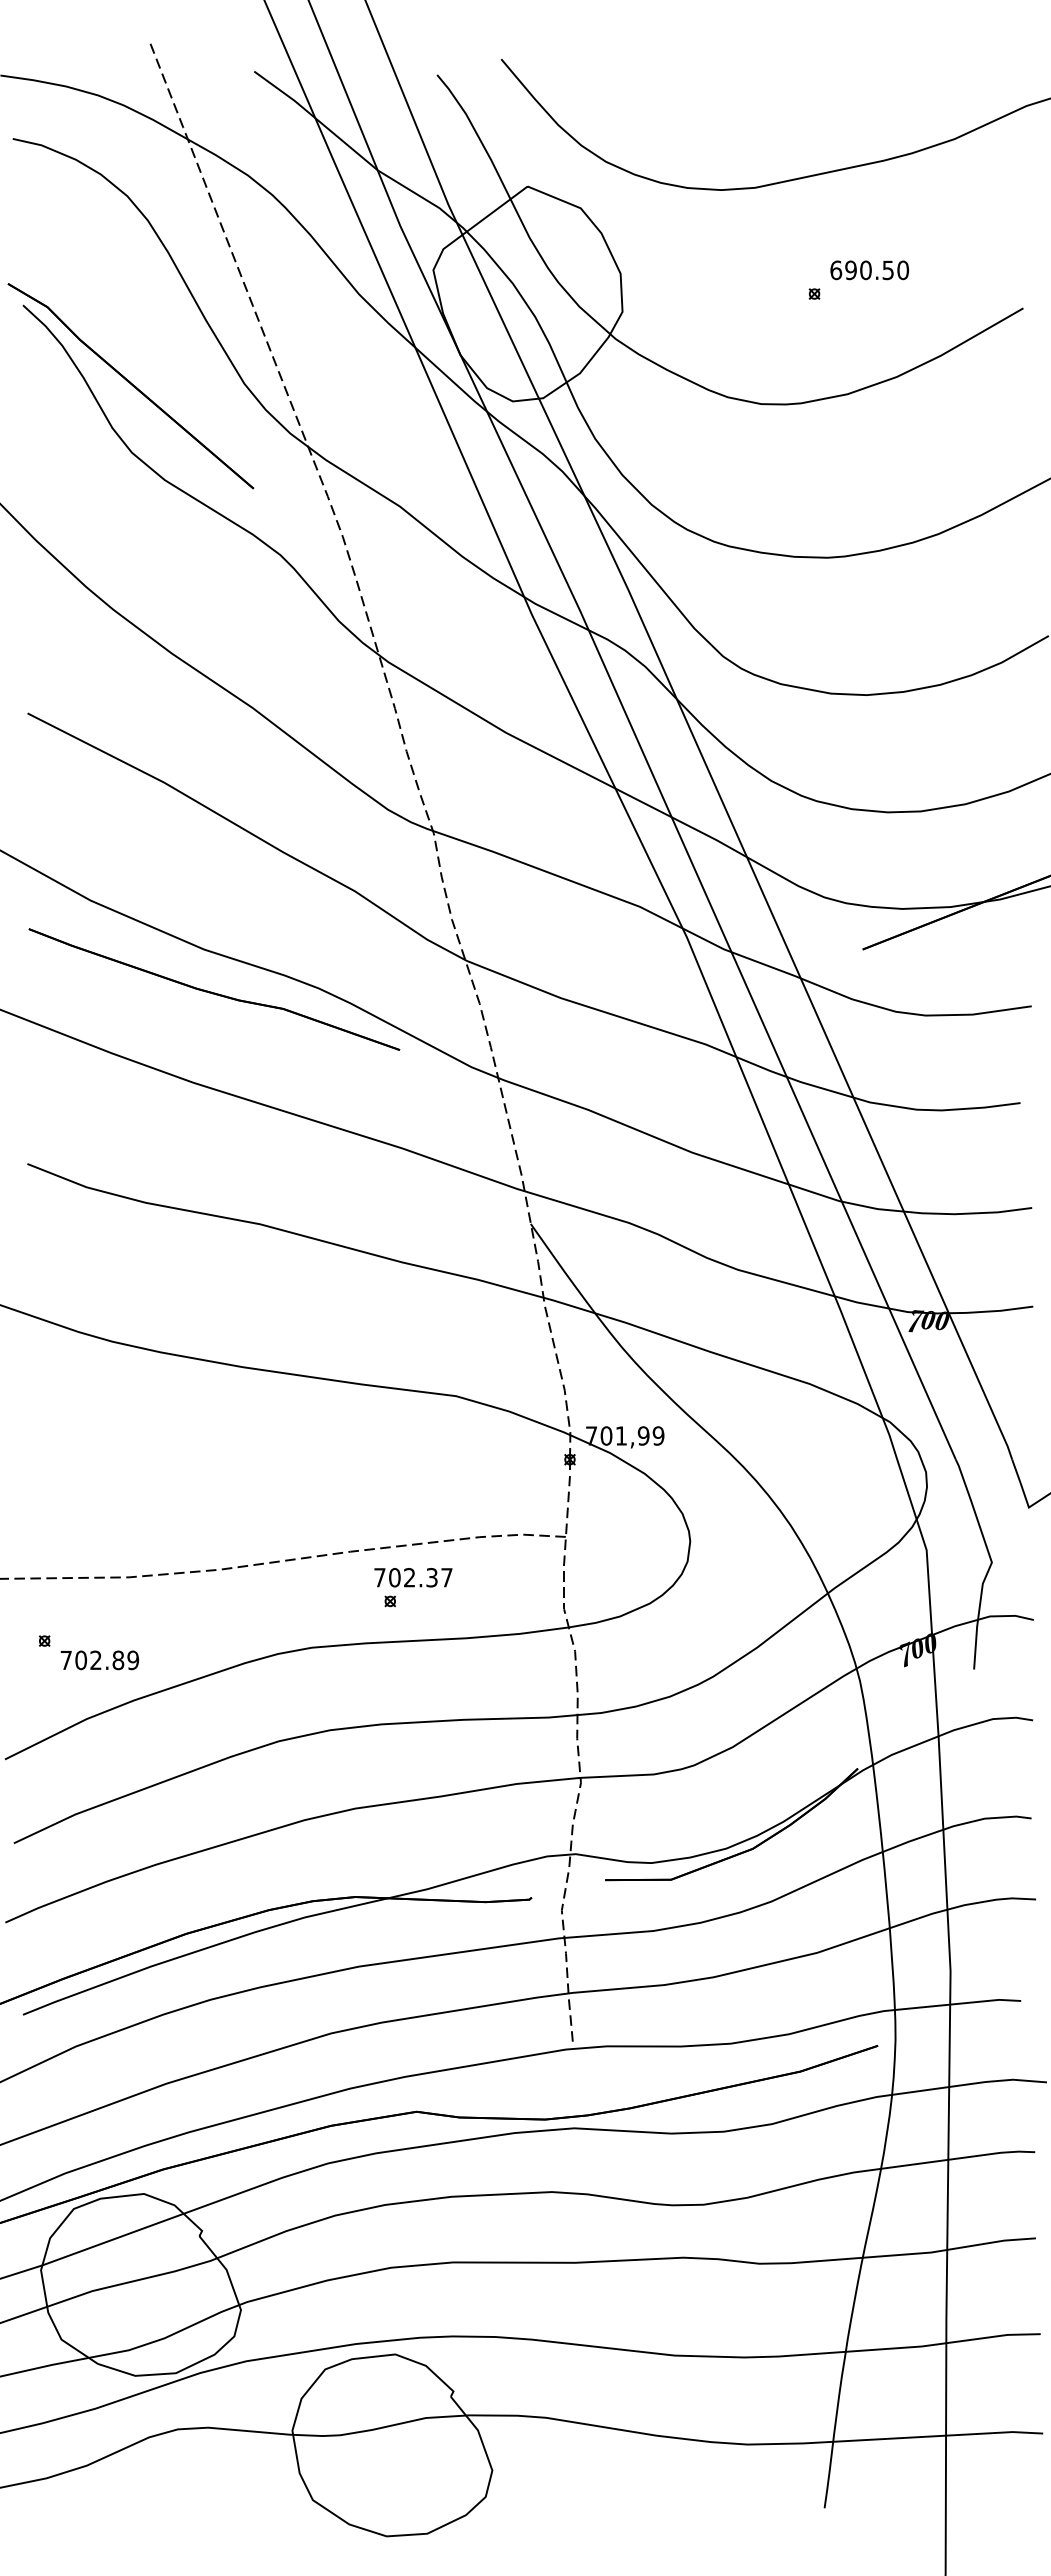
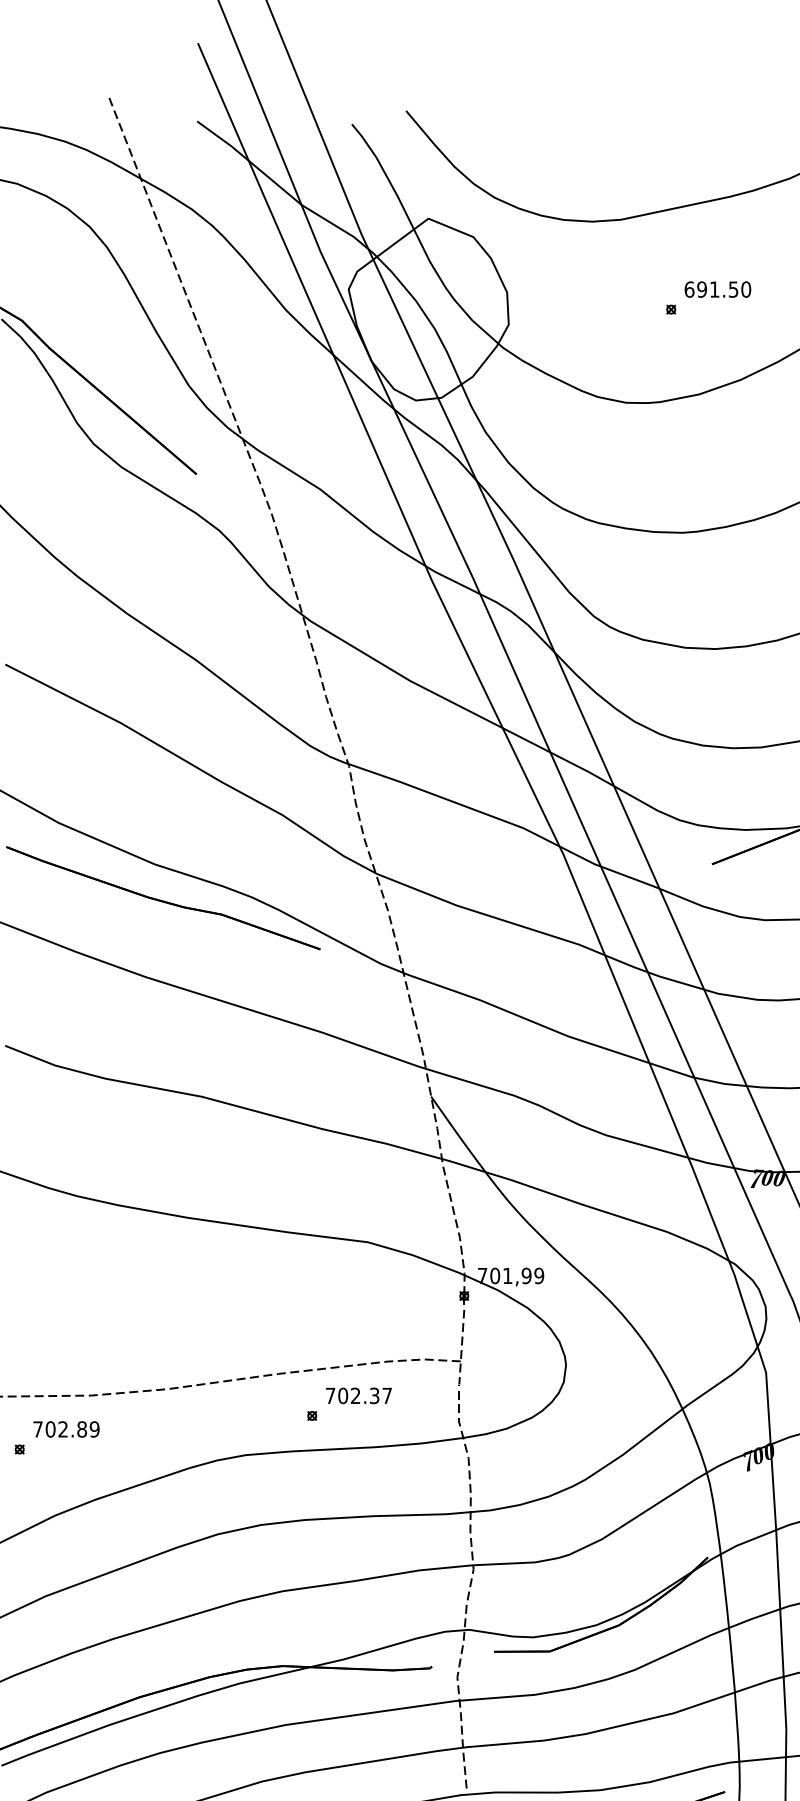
text: (865, 270) -> (714, 289), 690.50 -> 691.50
text: (413, 1577) -> (358, 1395), moved
text: (99, 1660) -> (66, 1429), moved

